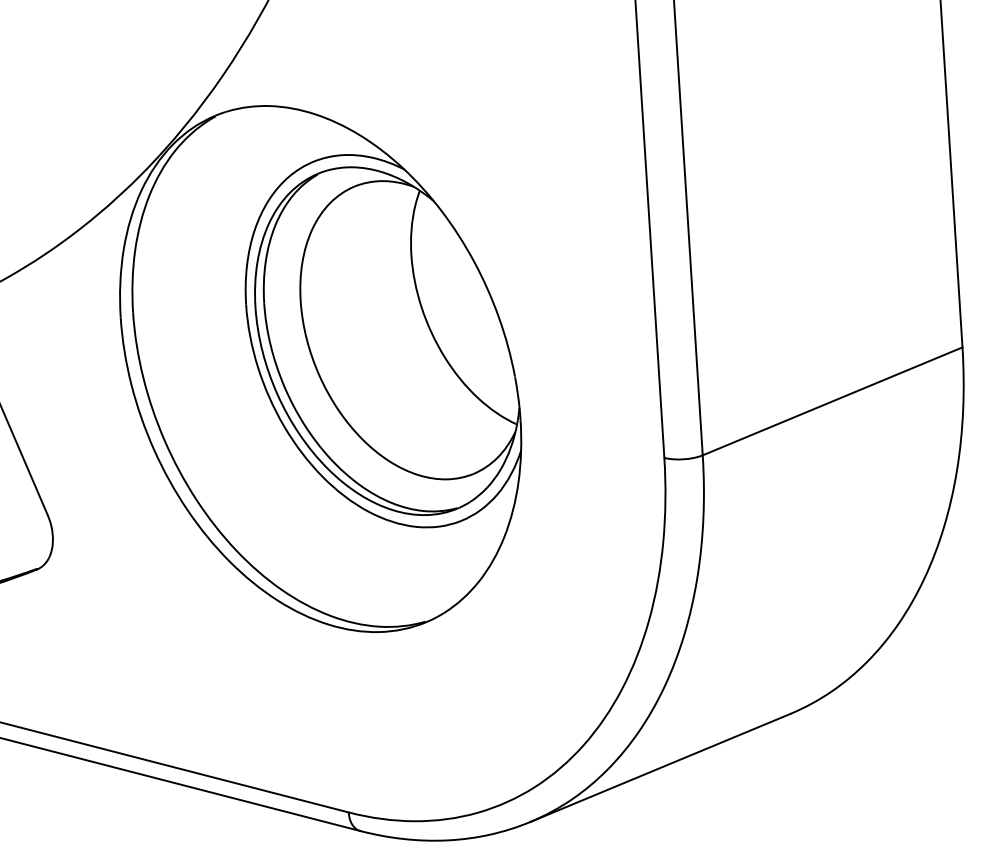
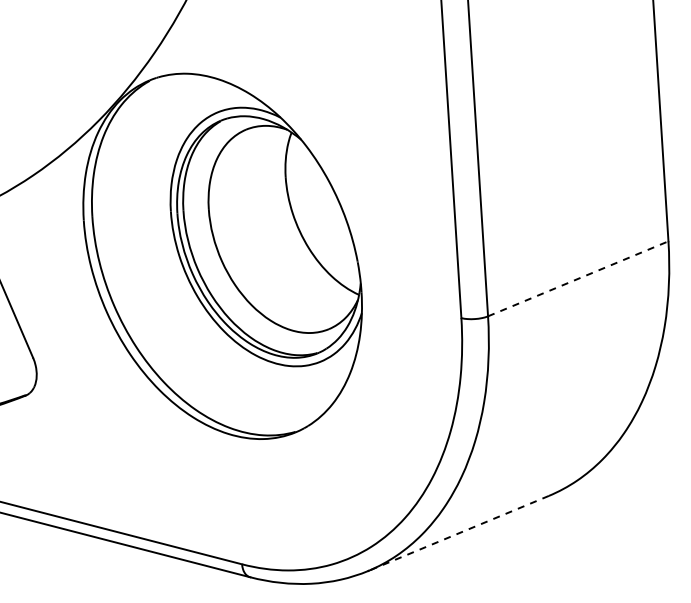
line: (832, 400) -> (578, 278), solid -> dashed
line: (660, 768) -> (458, 533), solid -> dashed

